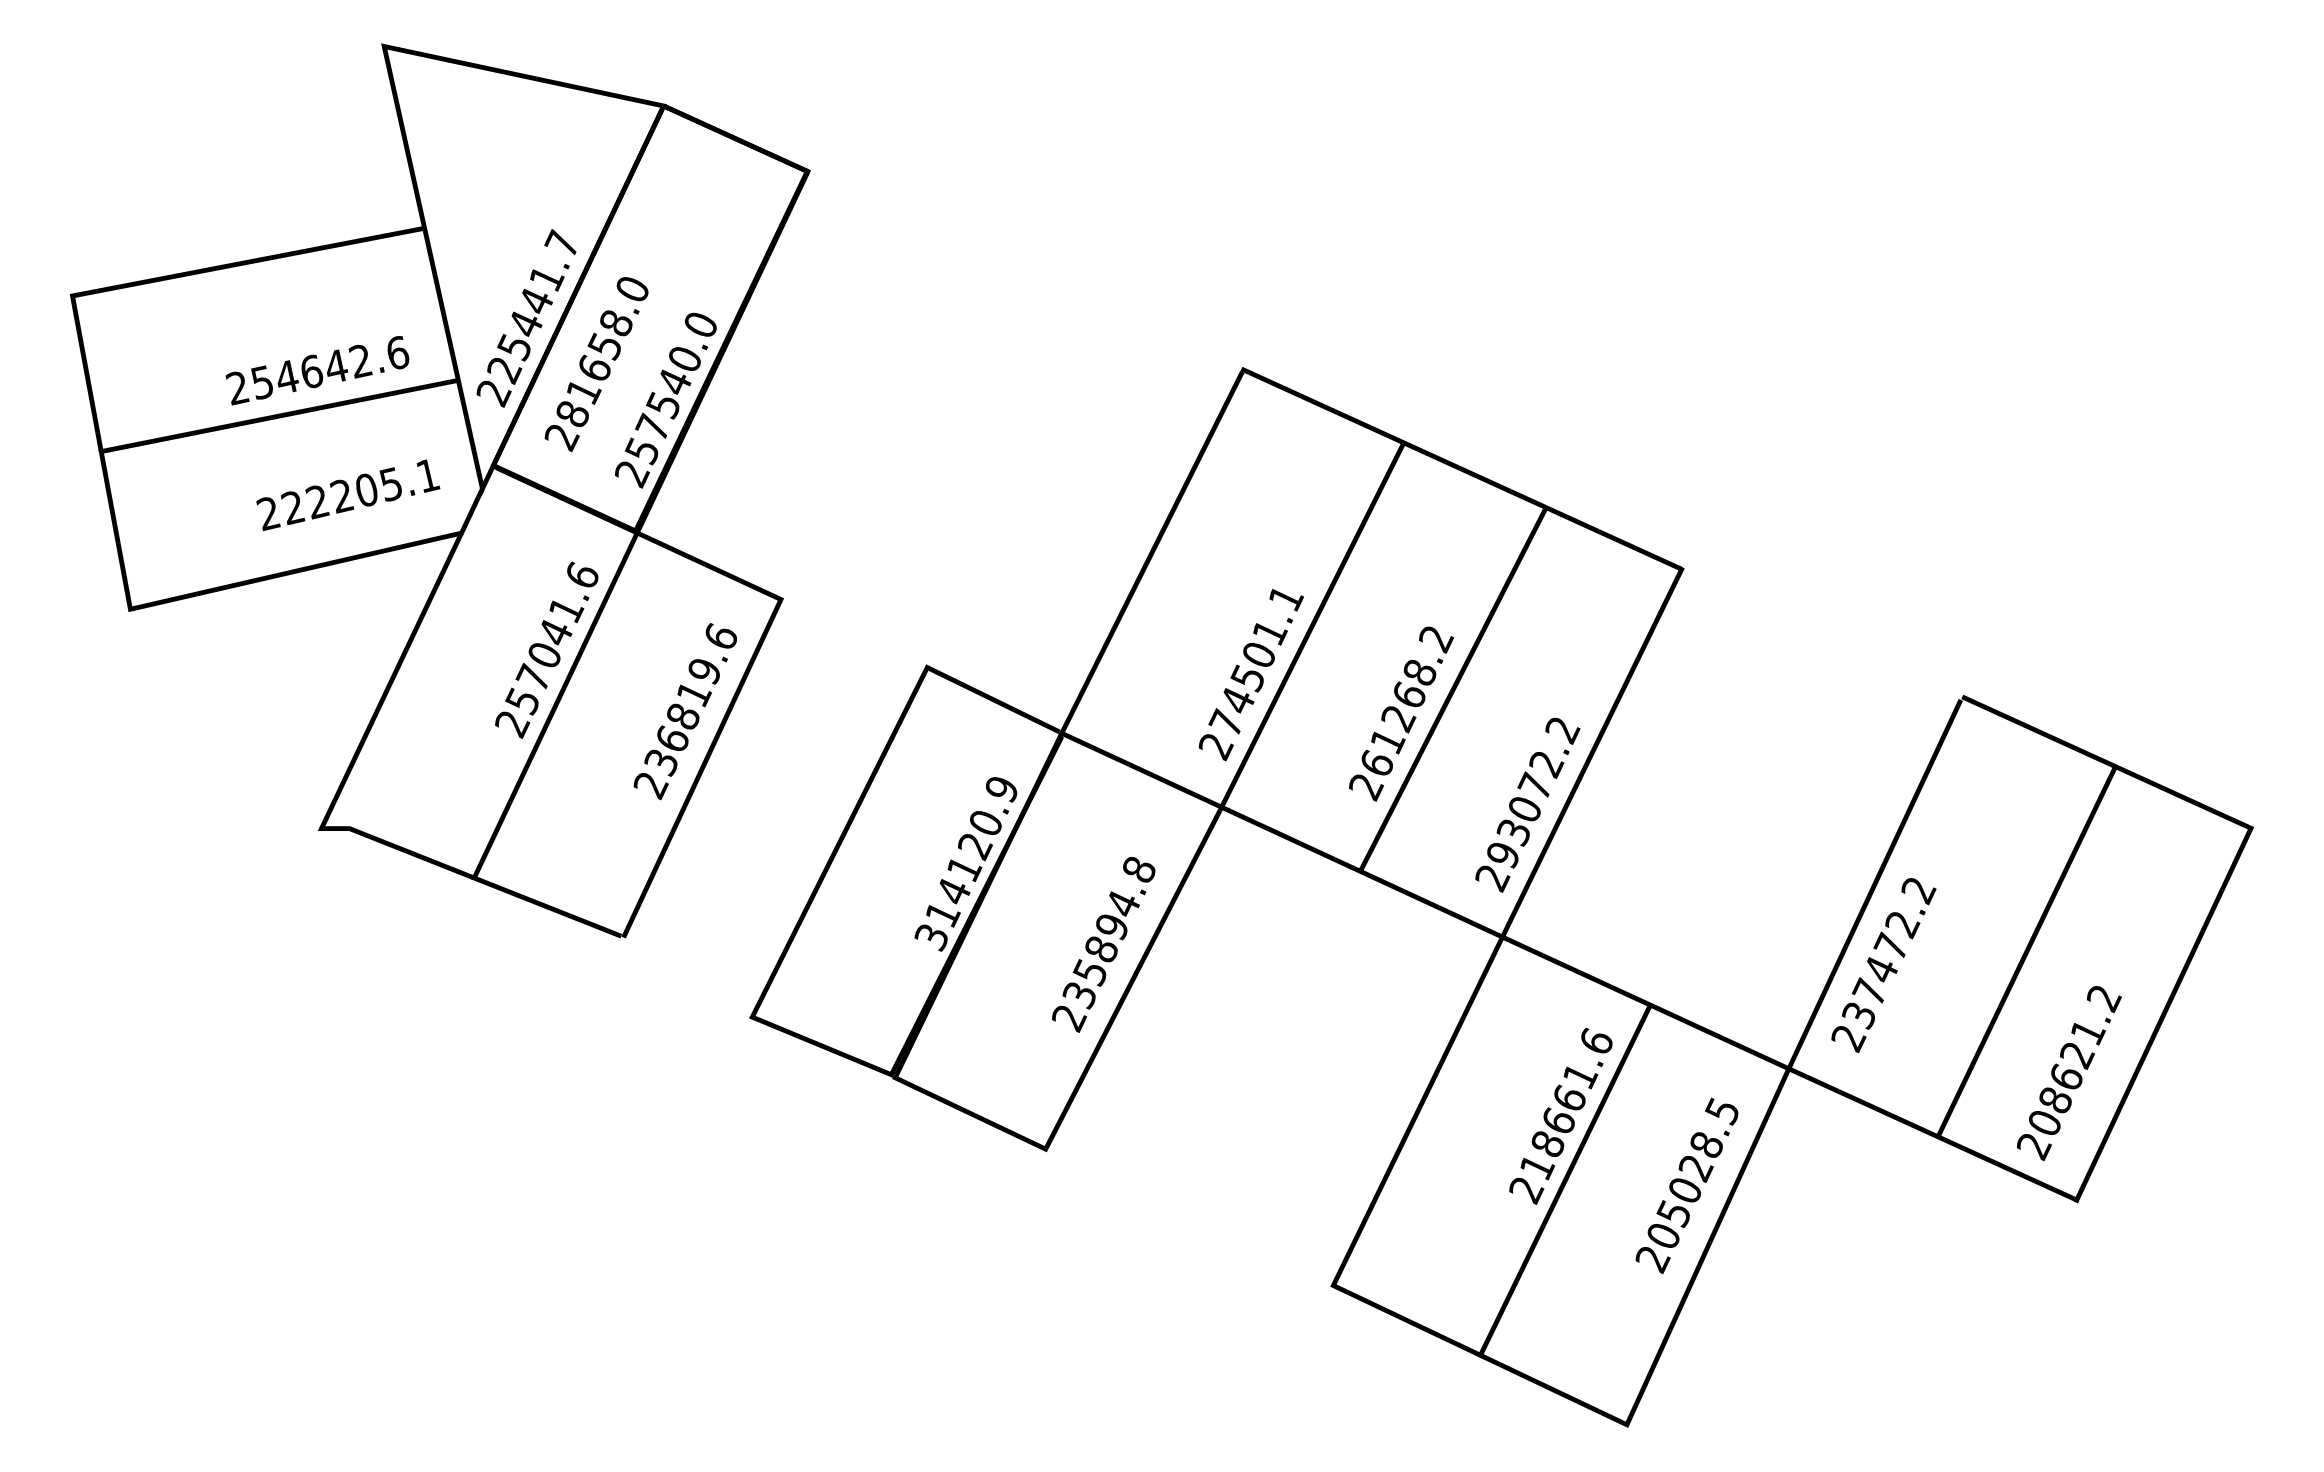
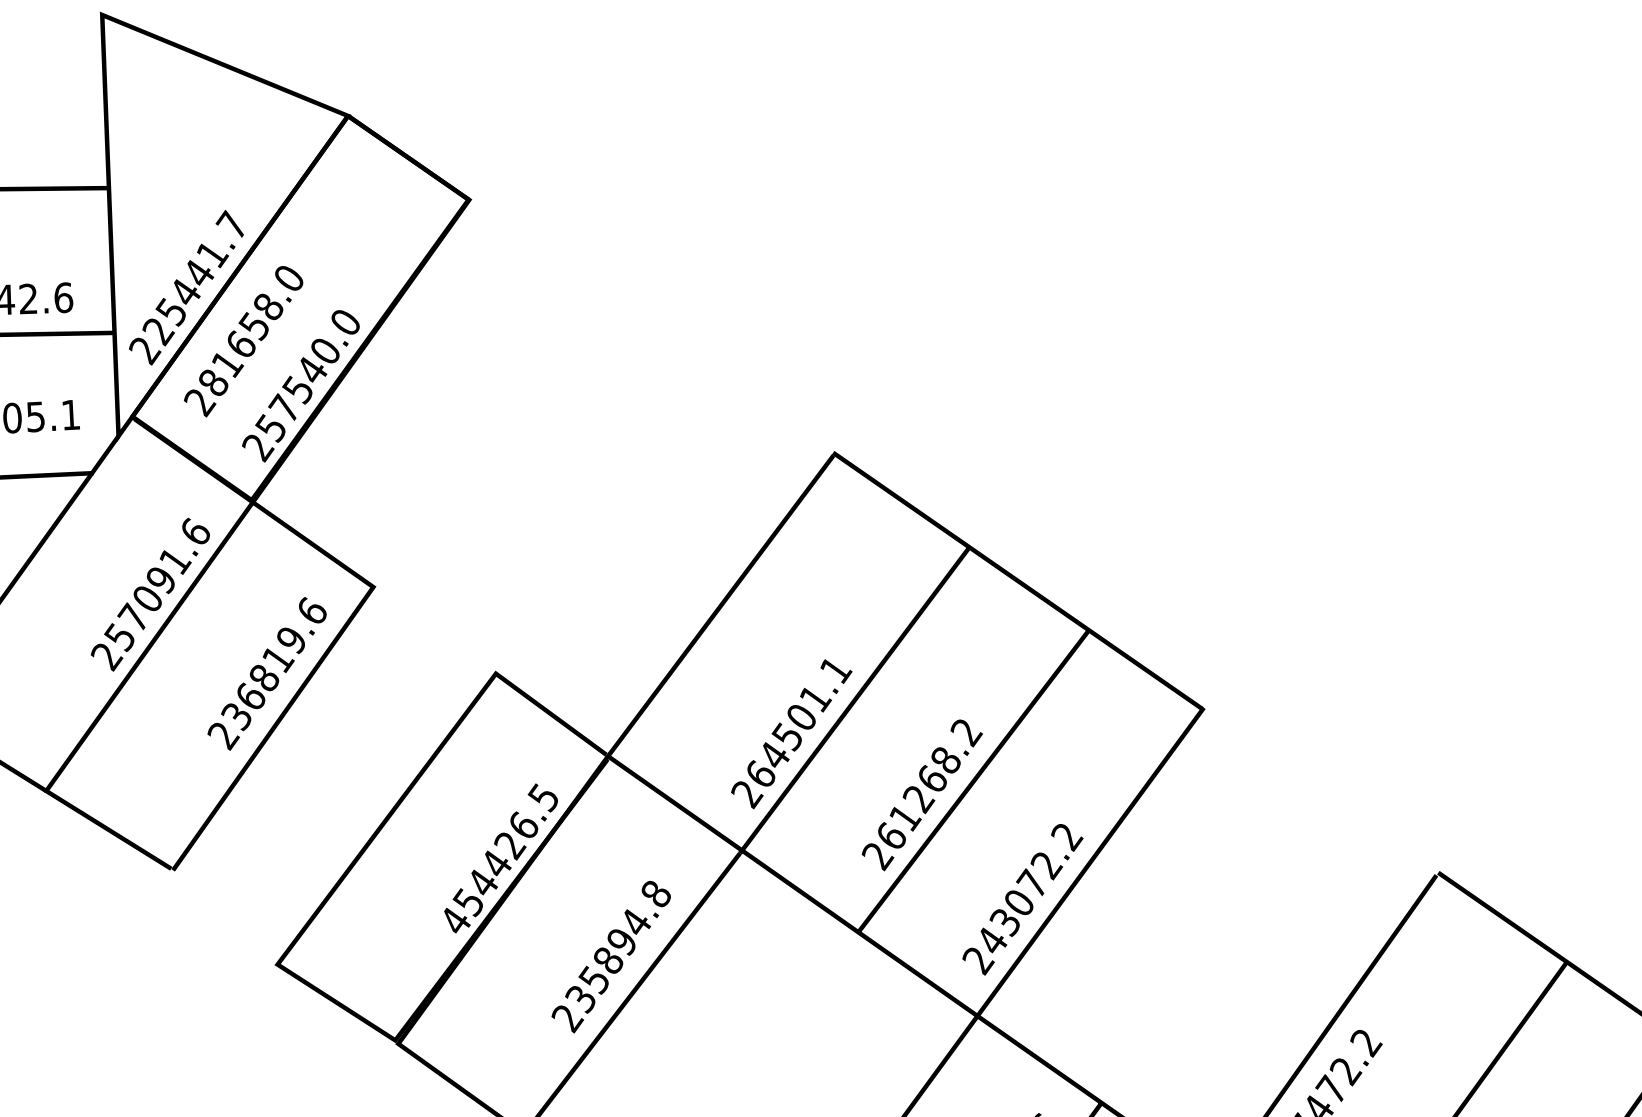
text: (555, 633) -> (161, 580), 257041.6 -> 257091.6
text: (1225, 721) -> (759, 772), 274501.1 -> 264501.1
text: (1503, 855) -> (992, 941), 293072.2 -> 243072.2
text: (965, 863) -> (498, 859), 314120.9 -> 454426.5

